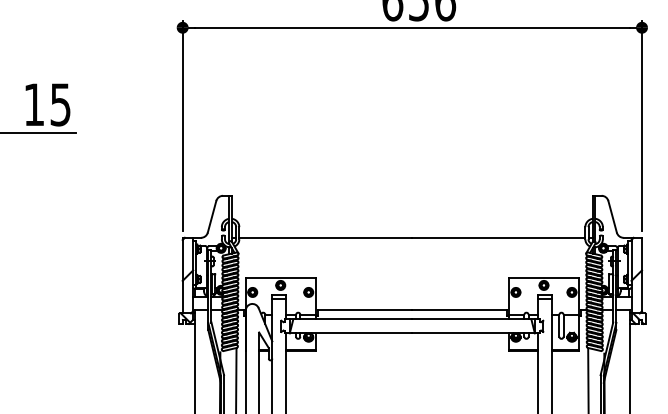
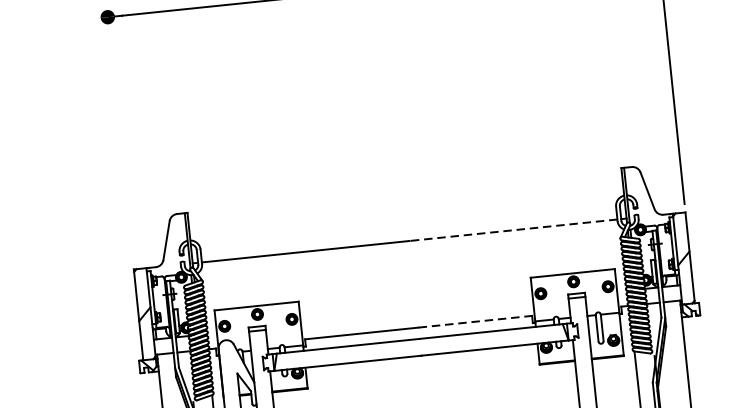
line: (182, 125) -> (119, 134), removed
line: (498, 237) -> (513, 229), solid -> dashed
line: (460, 309) -> (476, 321), solid -> dashed

